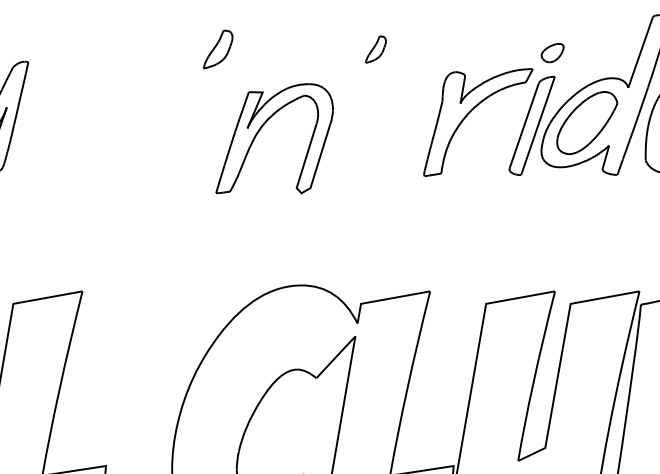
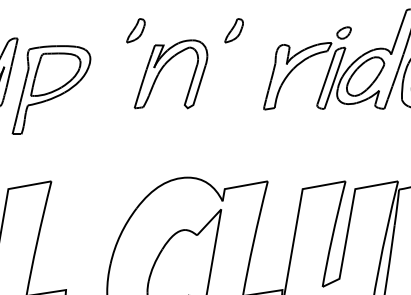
part: (374, 49) -> (233, 30), size x1.43
part: (260, 130) -> (162, 69), moved
part: (82, 143) -> (51, 89), added

